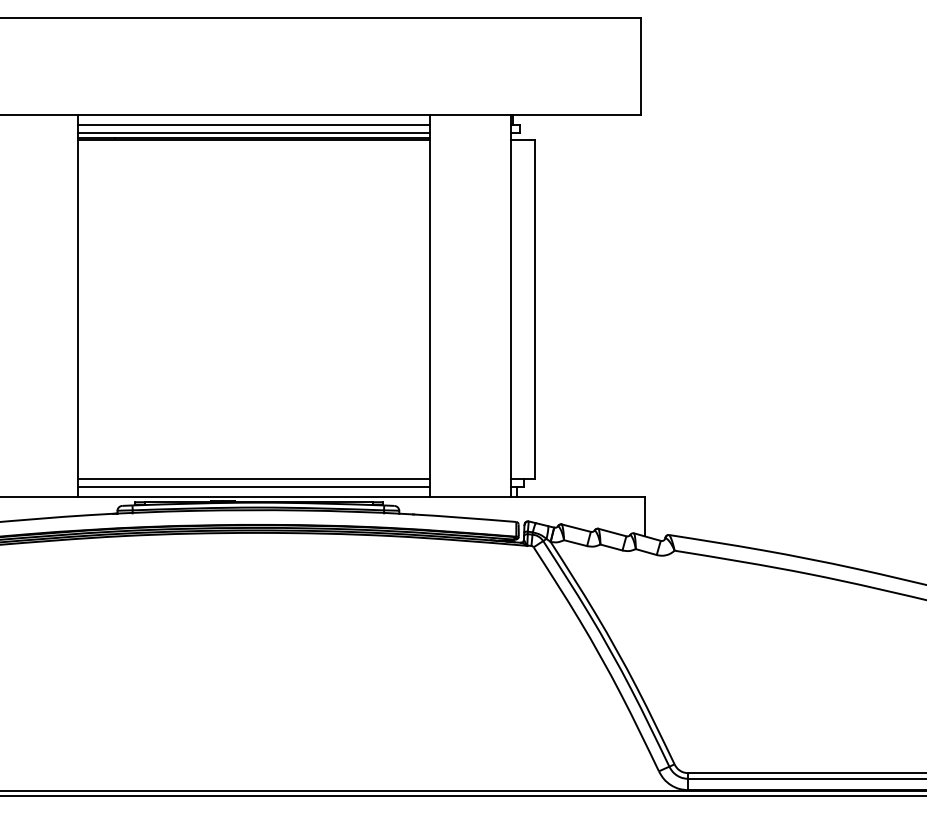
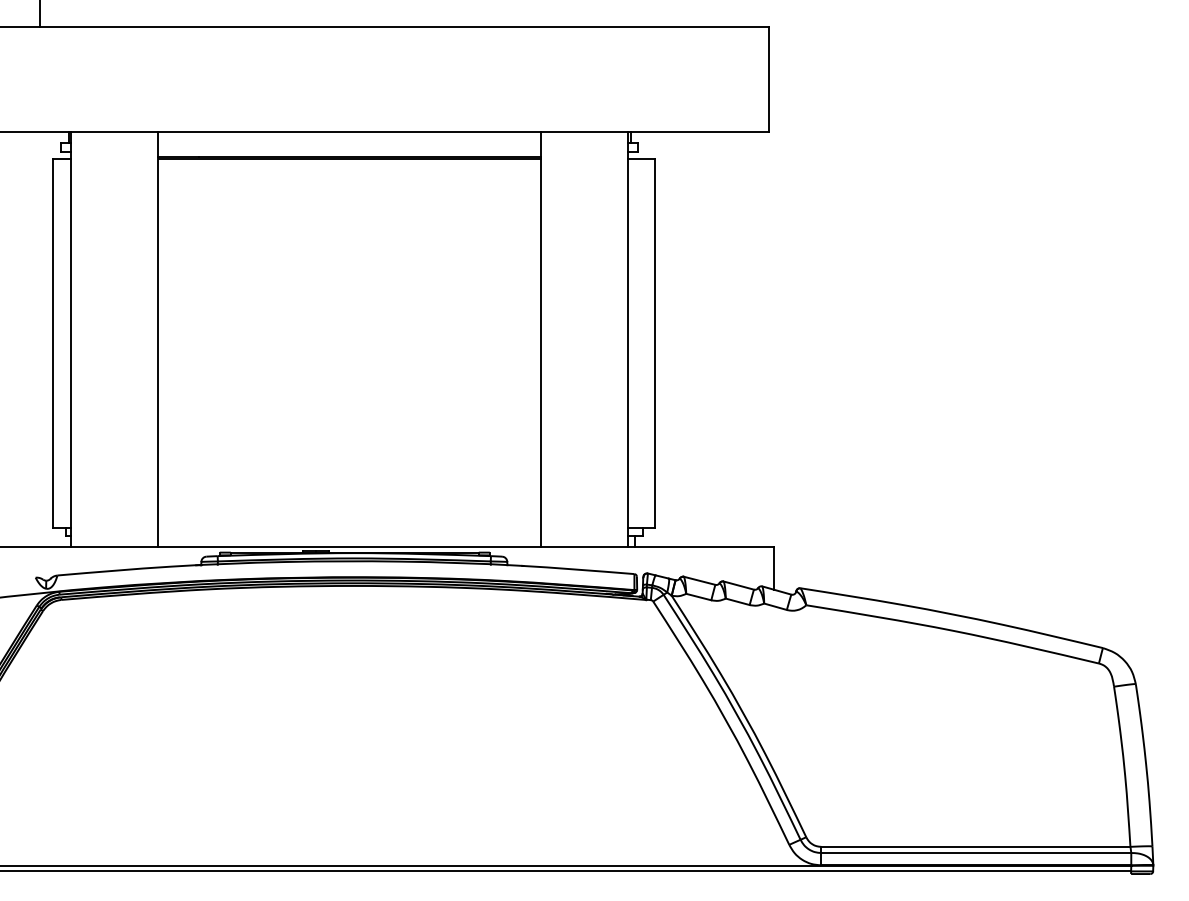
line: (253, 124) -> (349, 142), removed
line: (253, 132) -> (349, 151), removed
line: (253, 479) -> (349, 527), removed
line: (253, 487) -> (349, 536), removed

